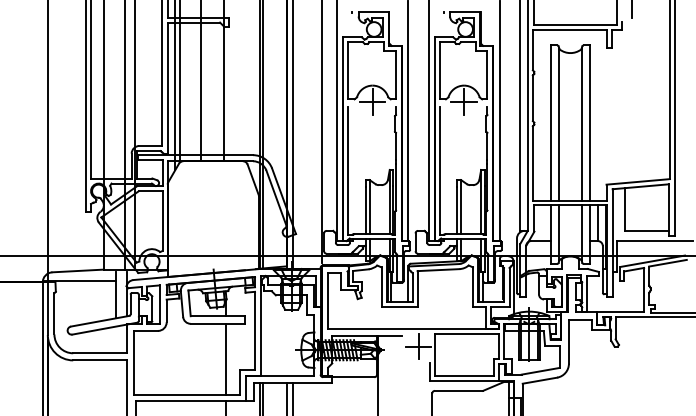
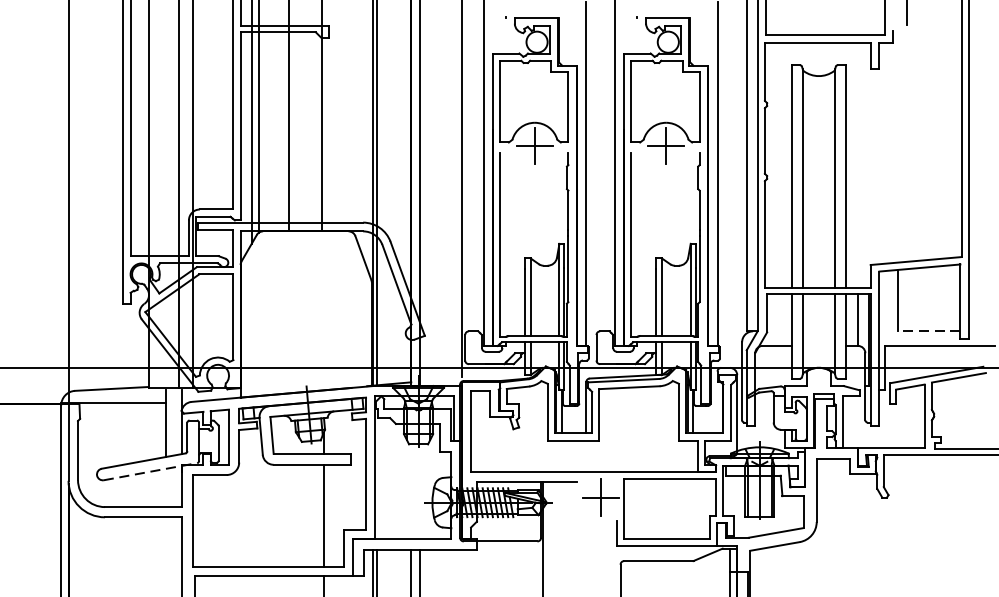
line: (647, 230) -> (929, 330), solid -> dashed
line: (105, 328) -> (151, 471), solid -> dashed

